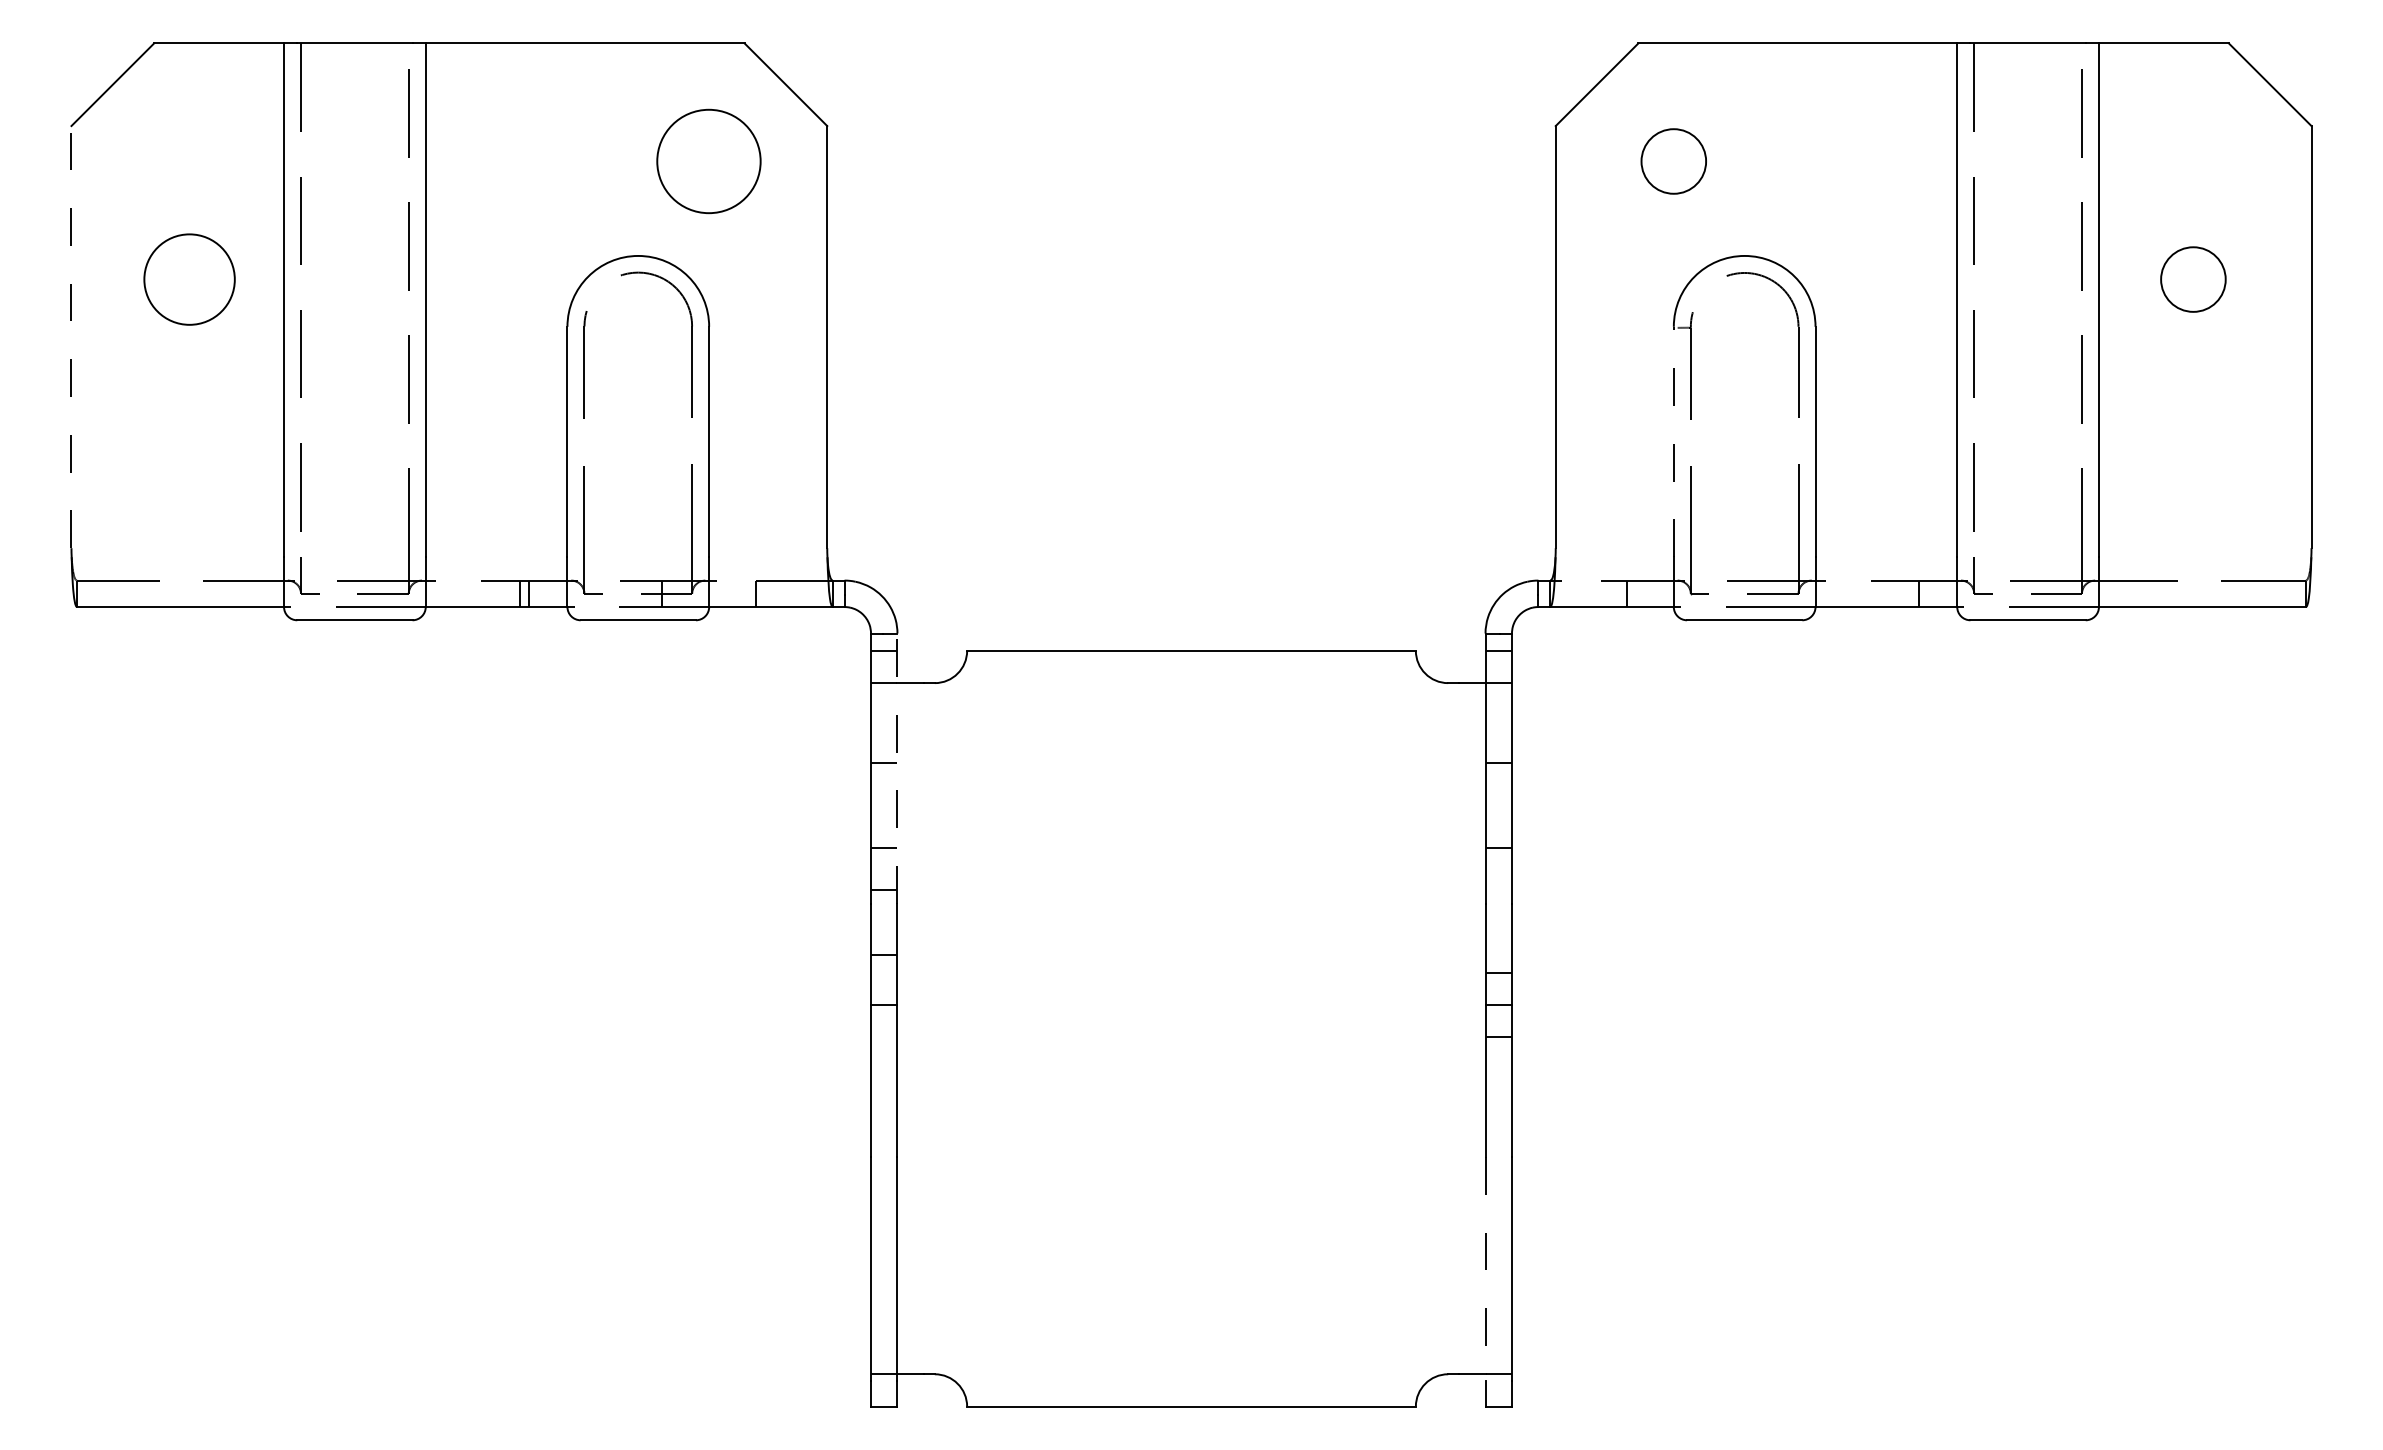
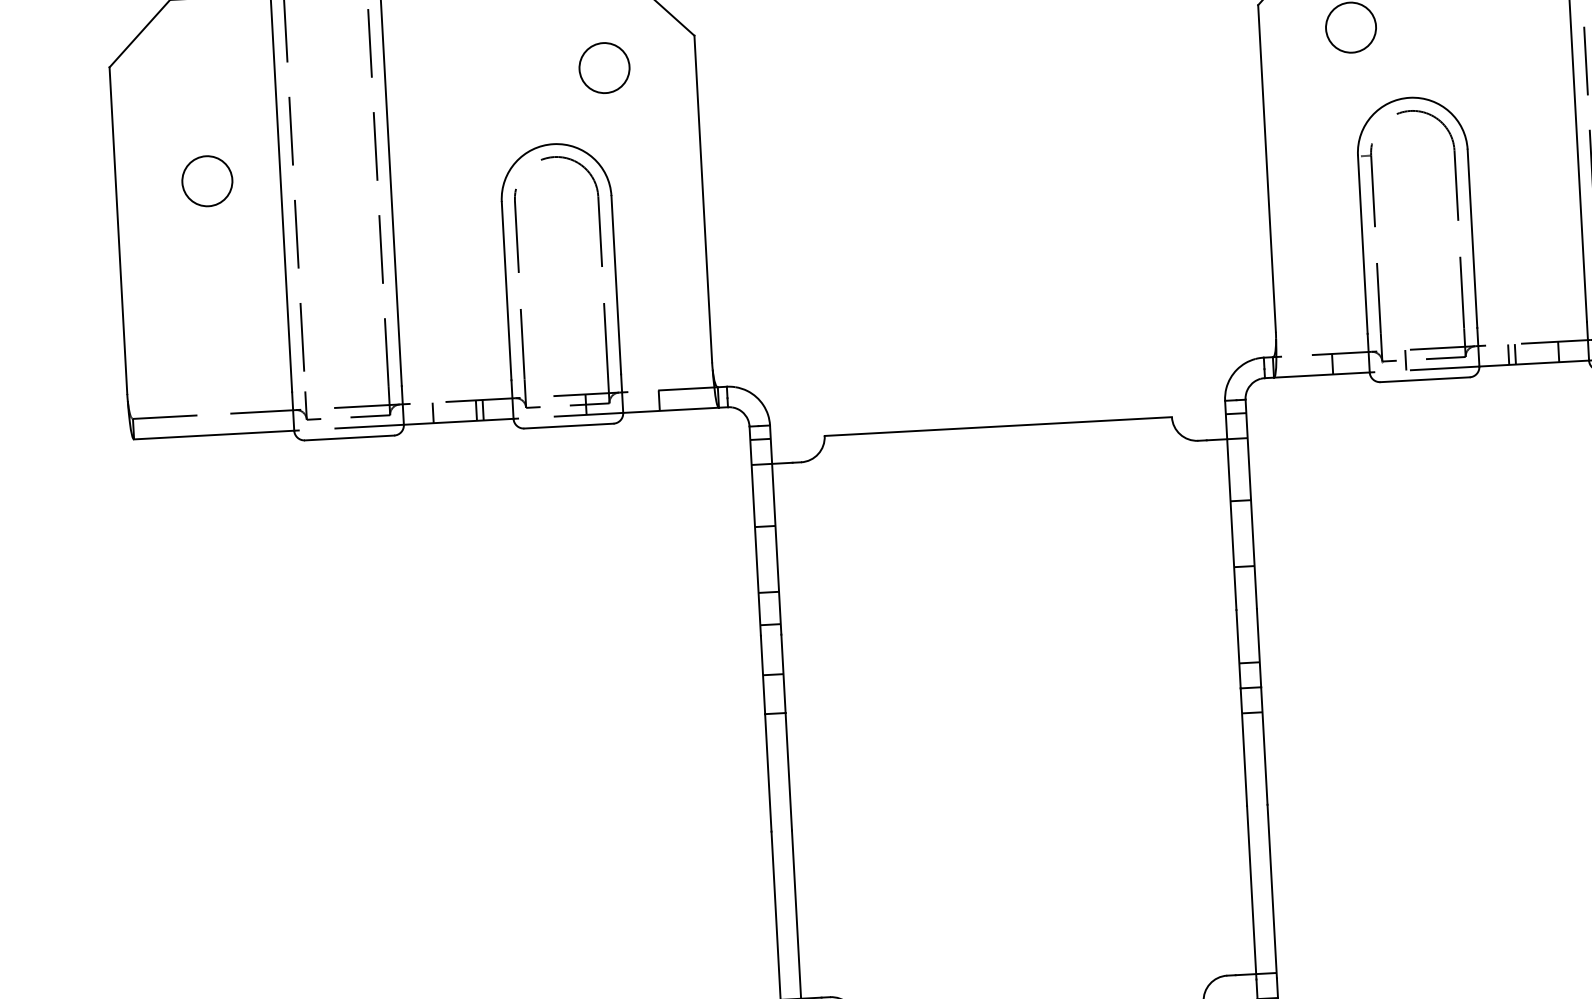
circle: (709, 161) -> (604, 68), size x0.62
circle: (189, 279) -> (207, 181), size x0.71
line: (71, 336) -> (118, 230), dashed -> solid
line: (1673, 441) -> (1362, 244), dashed -> solid
line: (464, 593) -> (433, 412), added
line: (1721, 593) -> (1406, 359), added
line: (1854, 593) -> (1508, 354), added
line: (1862, 593) -> (1515, 354), added
line: (897, 768) -> (775, 529), dashed -> solid
line: (1485, 1269) -> (1251, 893), dashed -> solid

